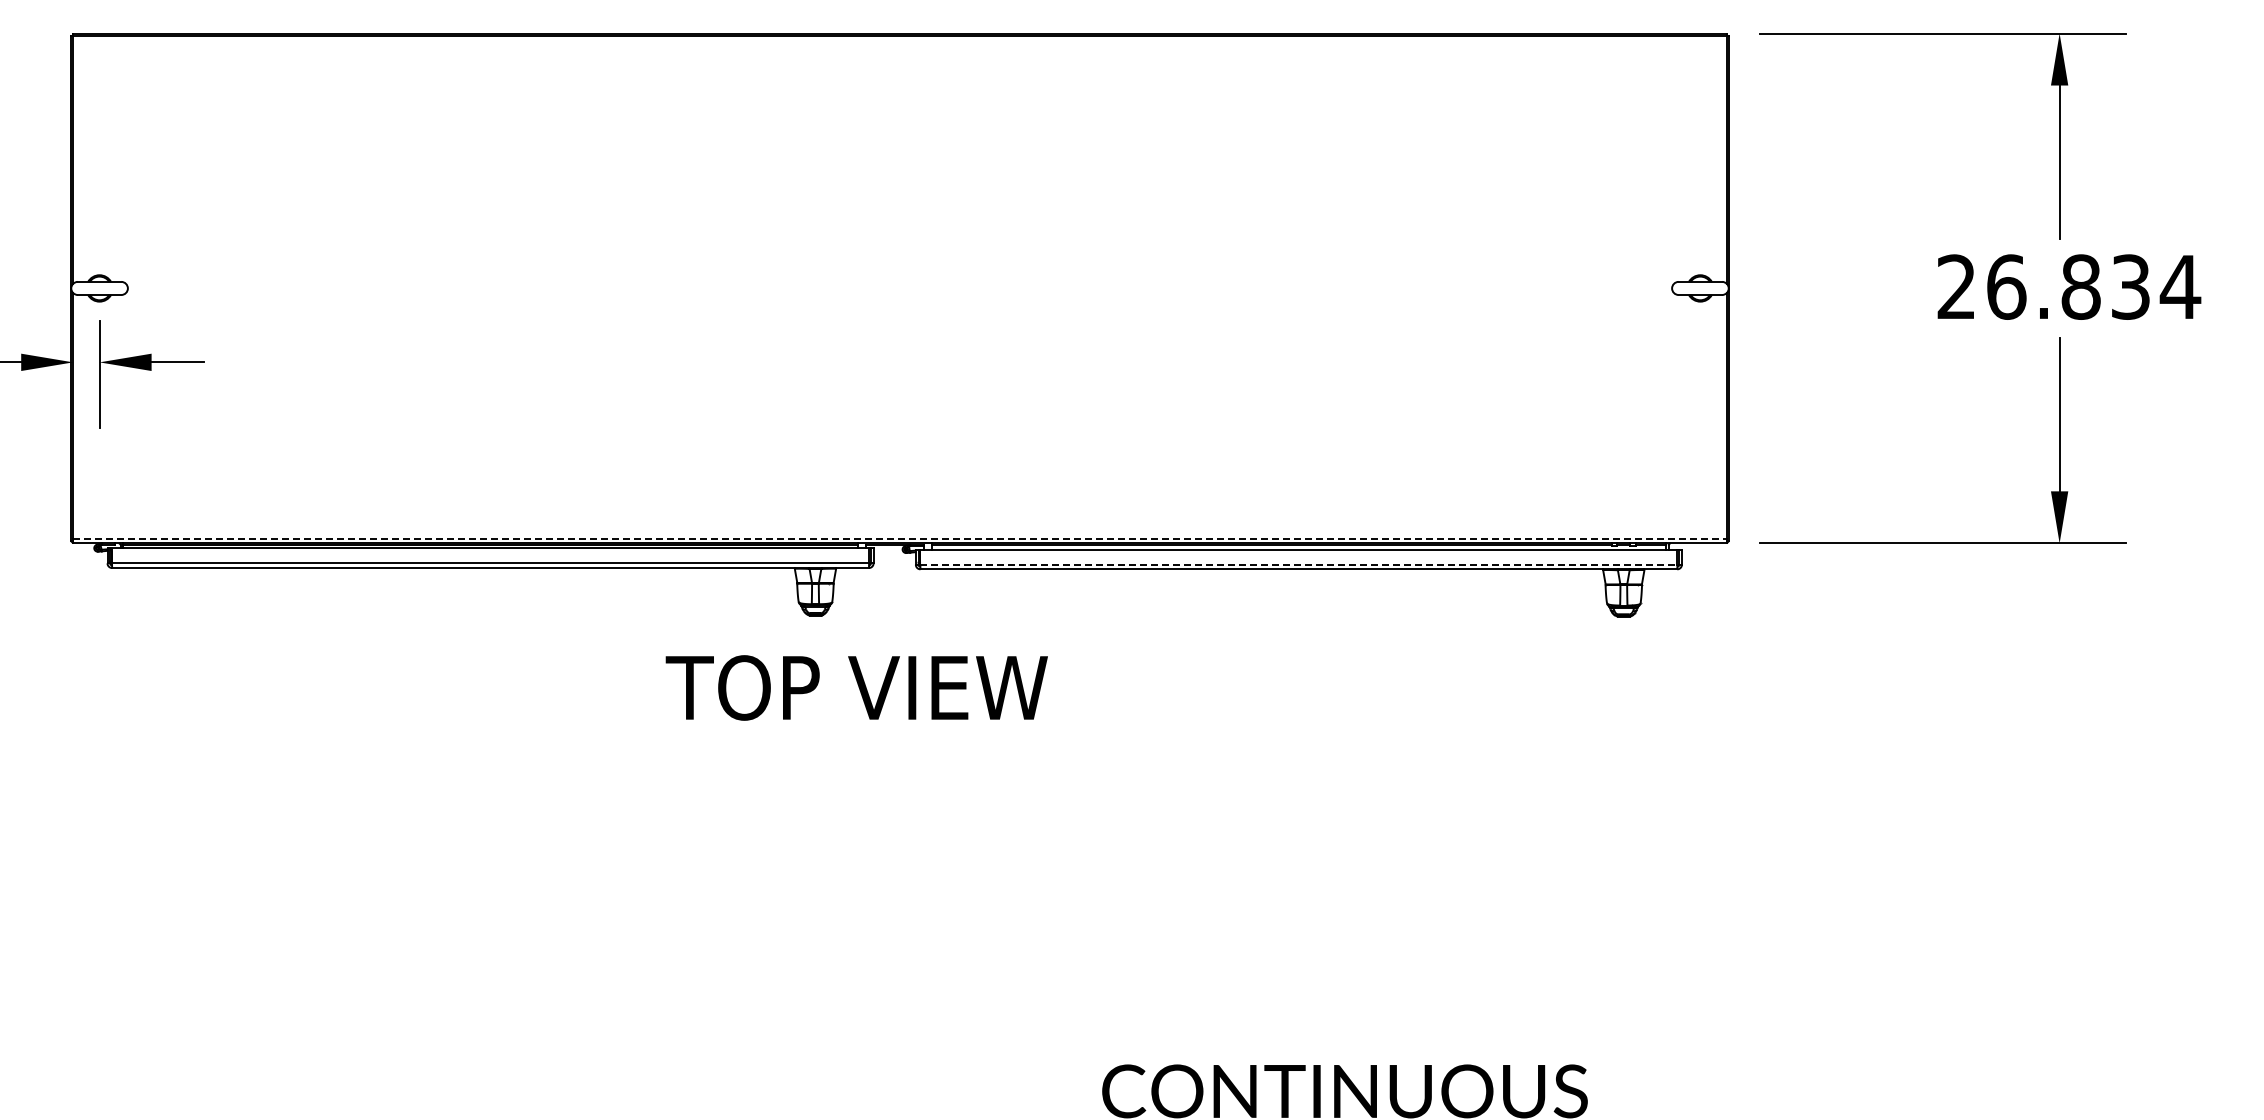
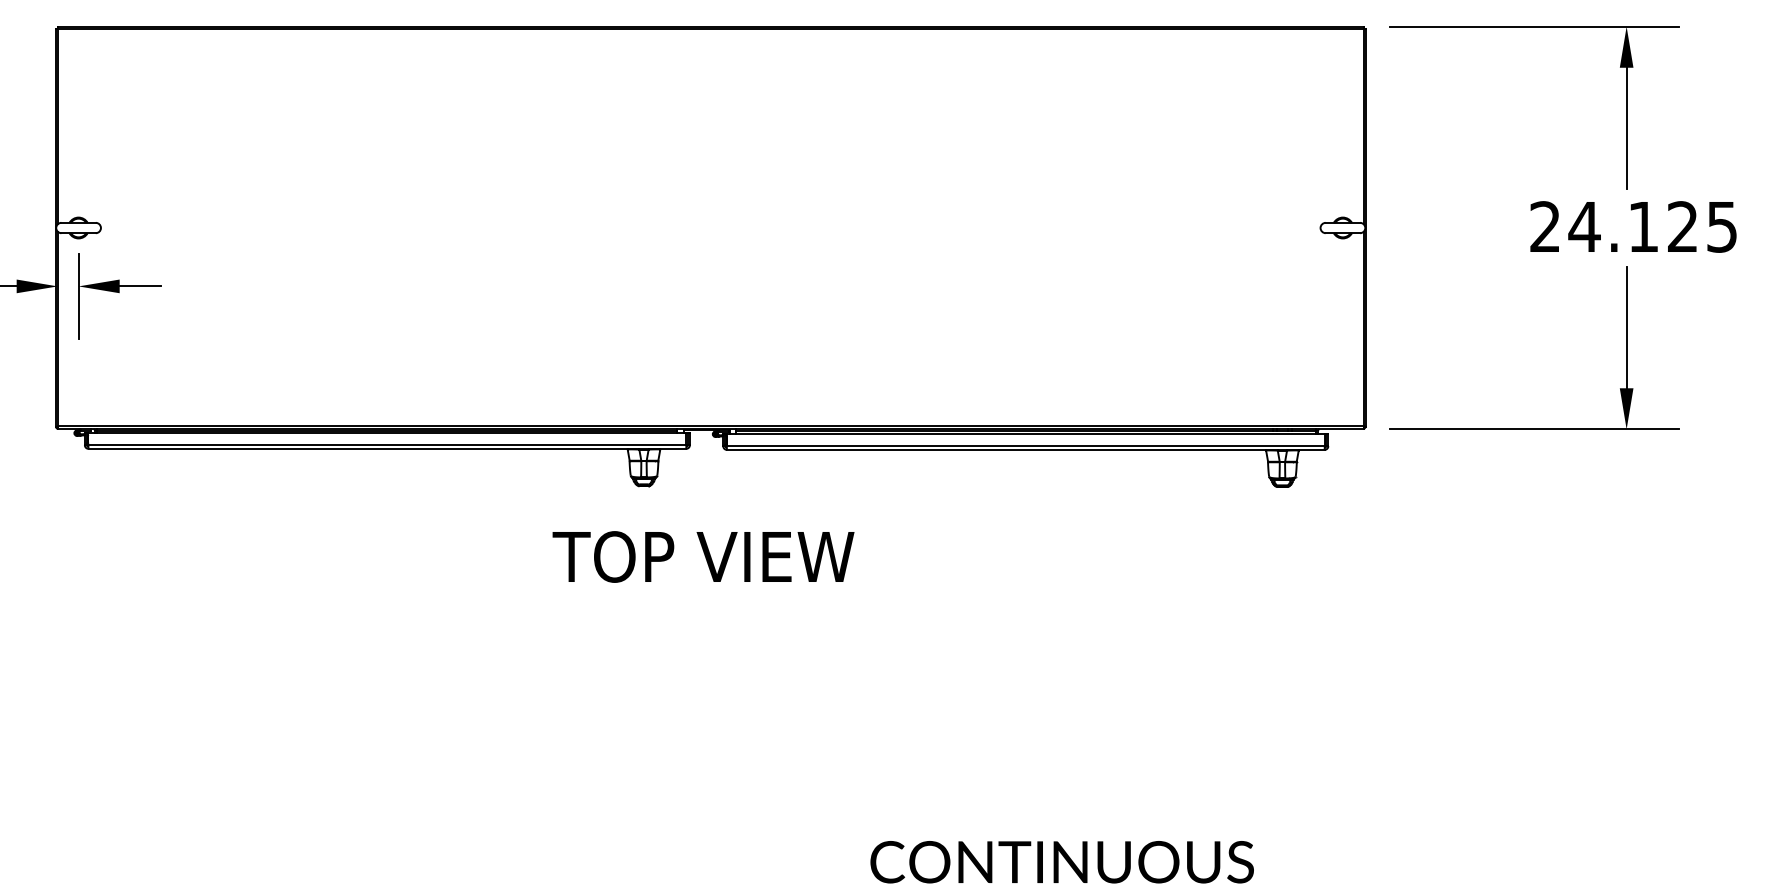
text: (2093, 286) -> (1653, 226), 26.834 -> 24.125
line: (900, 538) -> (711, 425), dashed -> solid
line: (1298, 564) -> (1025, 446), dashed -> solid
text: (856, 687) -> (703, 556), moved

